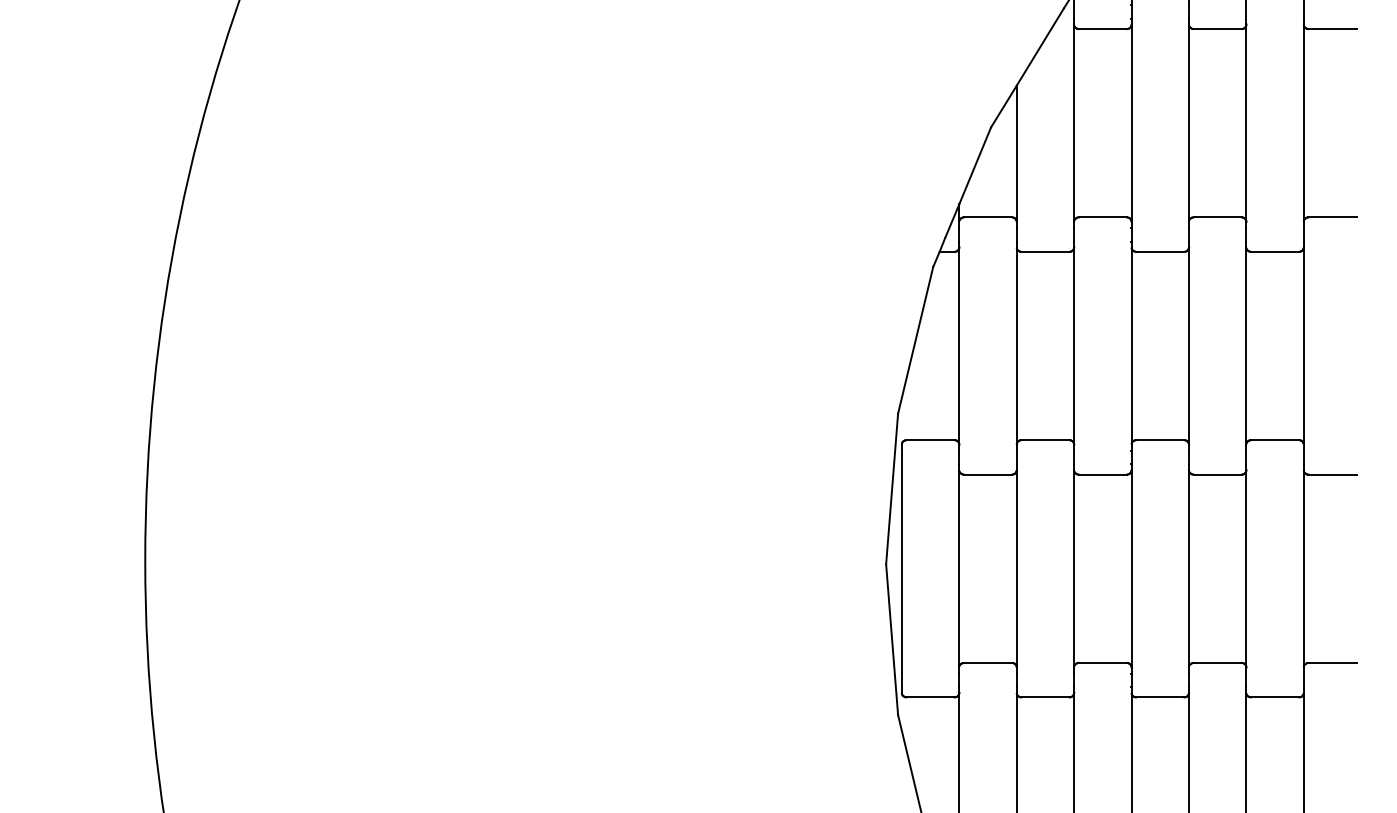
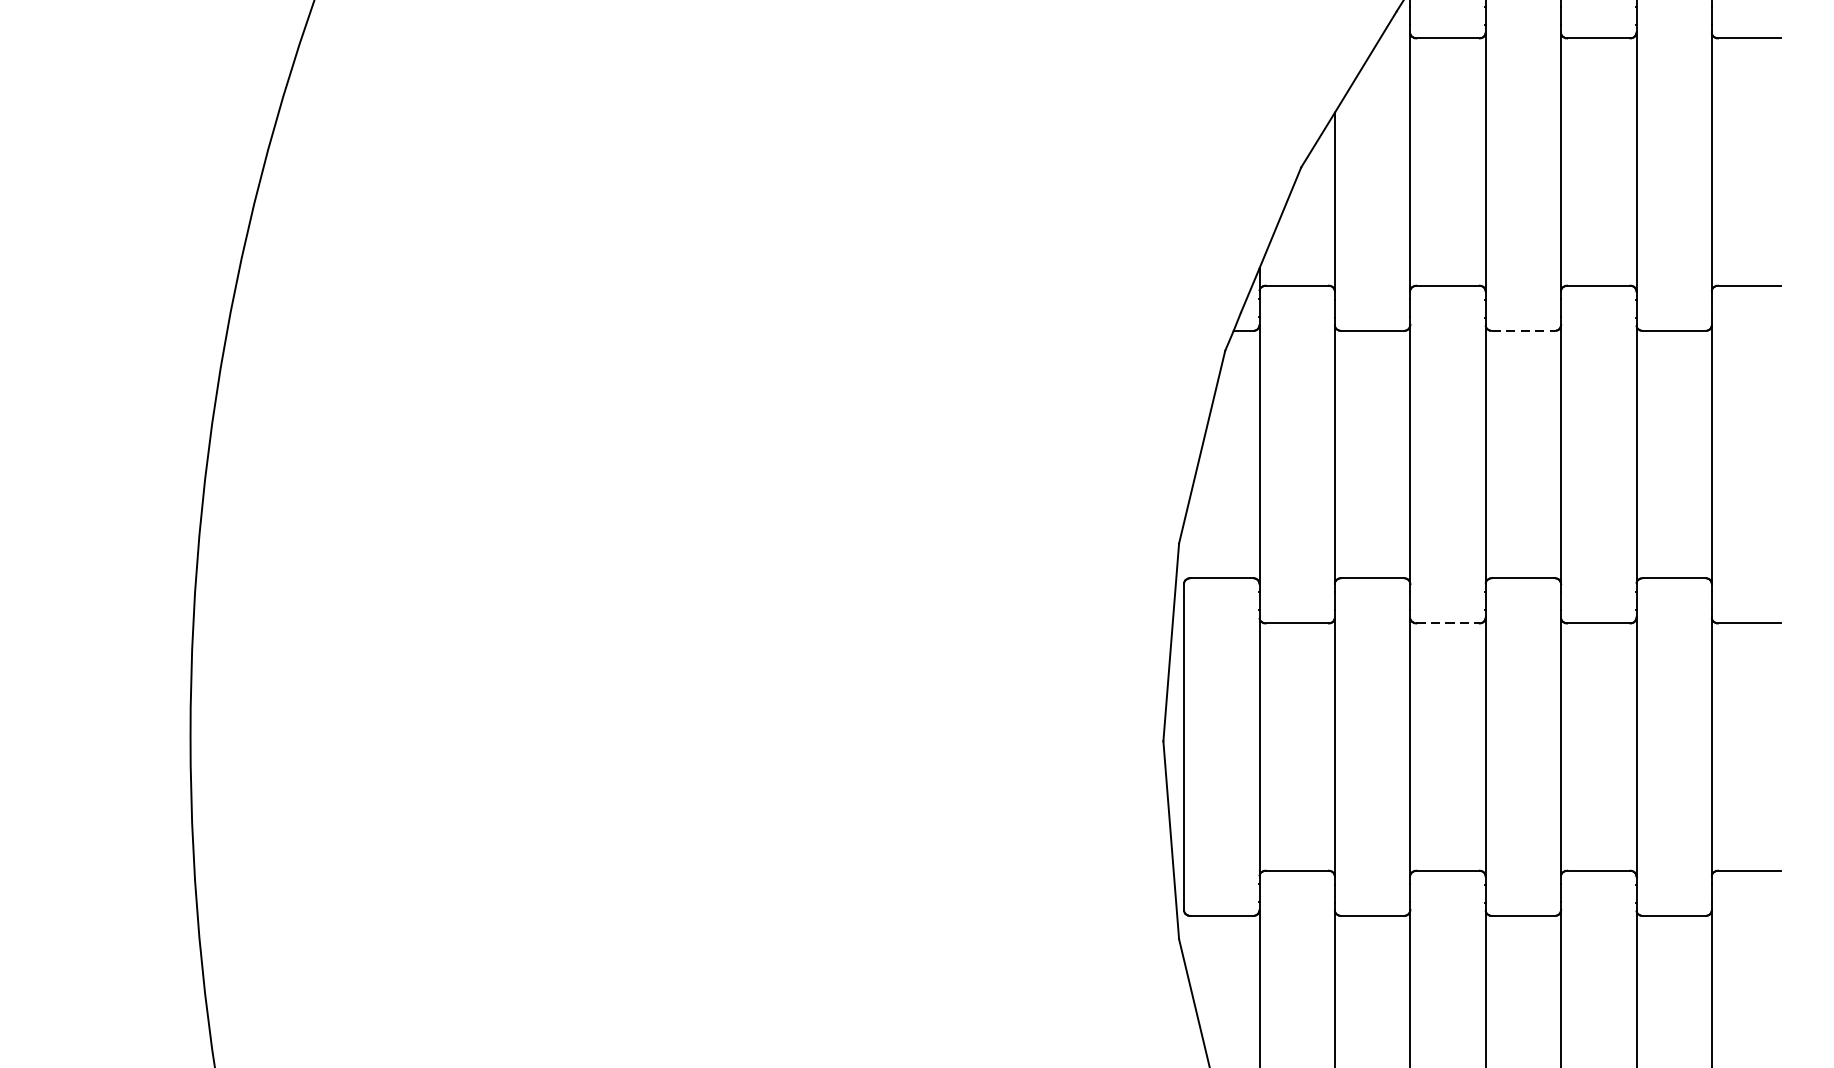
line: (1160, 251) -> (1523, 330), solid -> dashed
line: (1103, 474) -> (1448, 623), solid -> dashed

